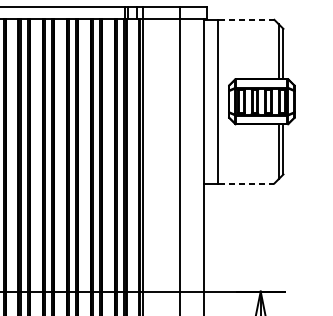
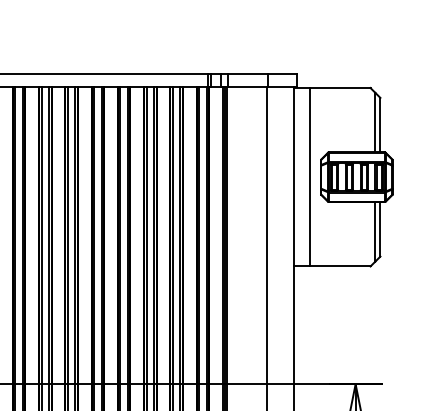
line: (246, 20) -> (340, 88), dashed -> solid
line: (246, 183) -> (340, 266), dashed -> solid

